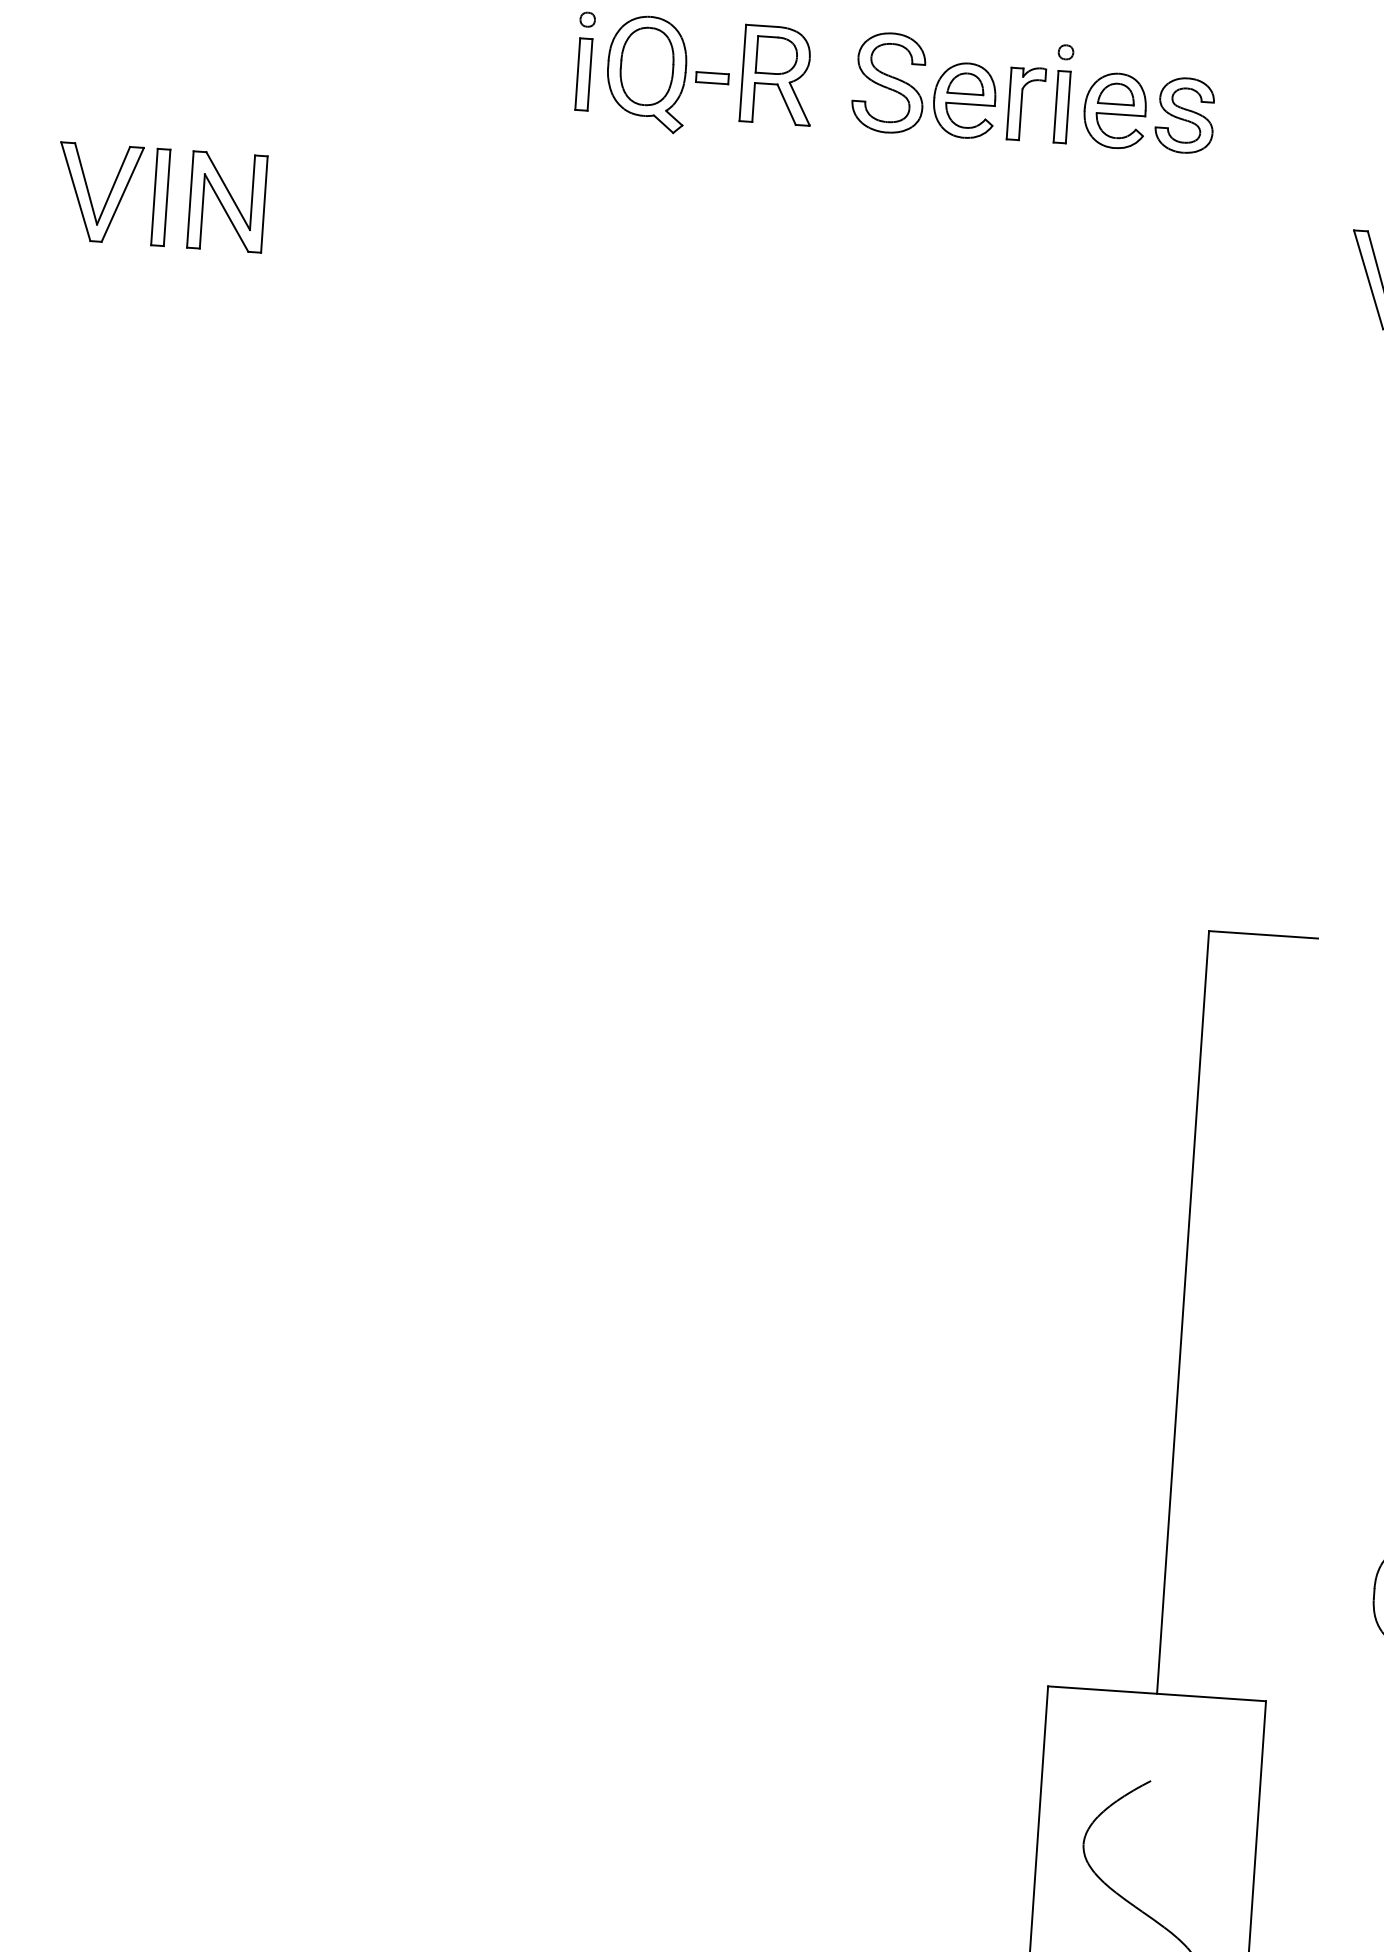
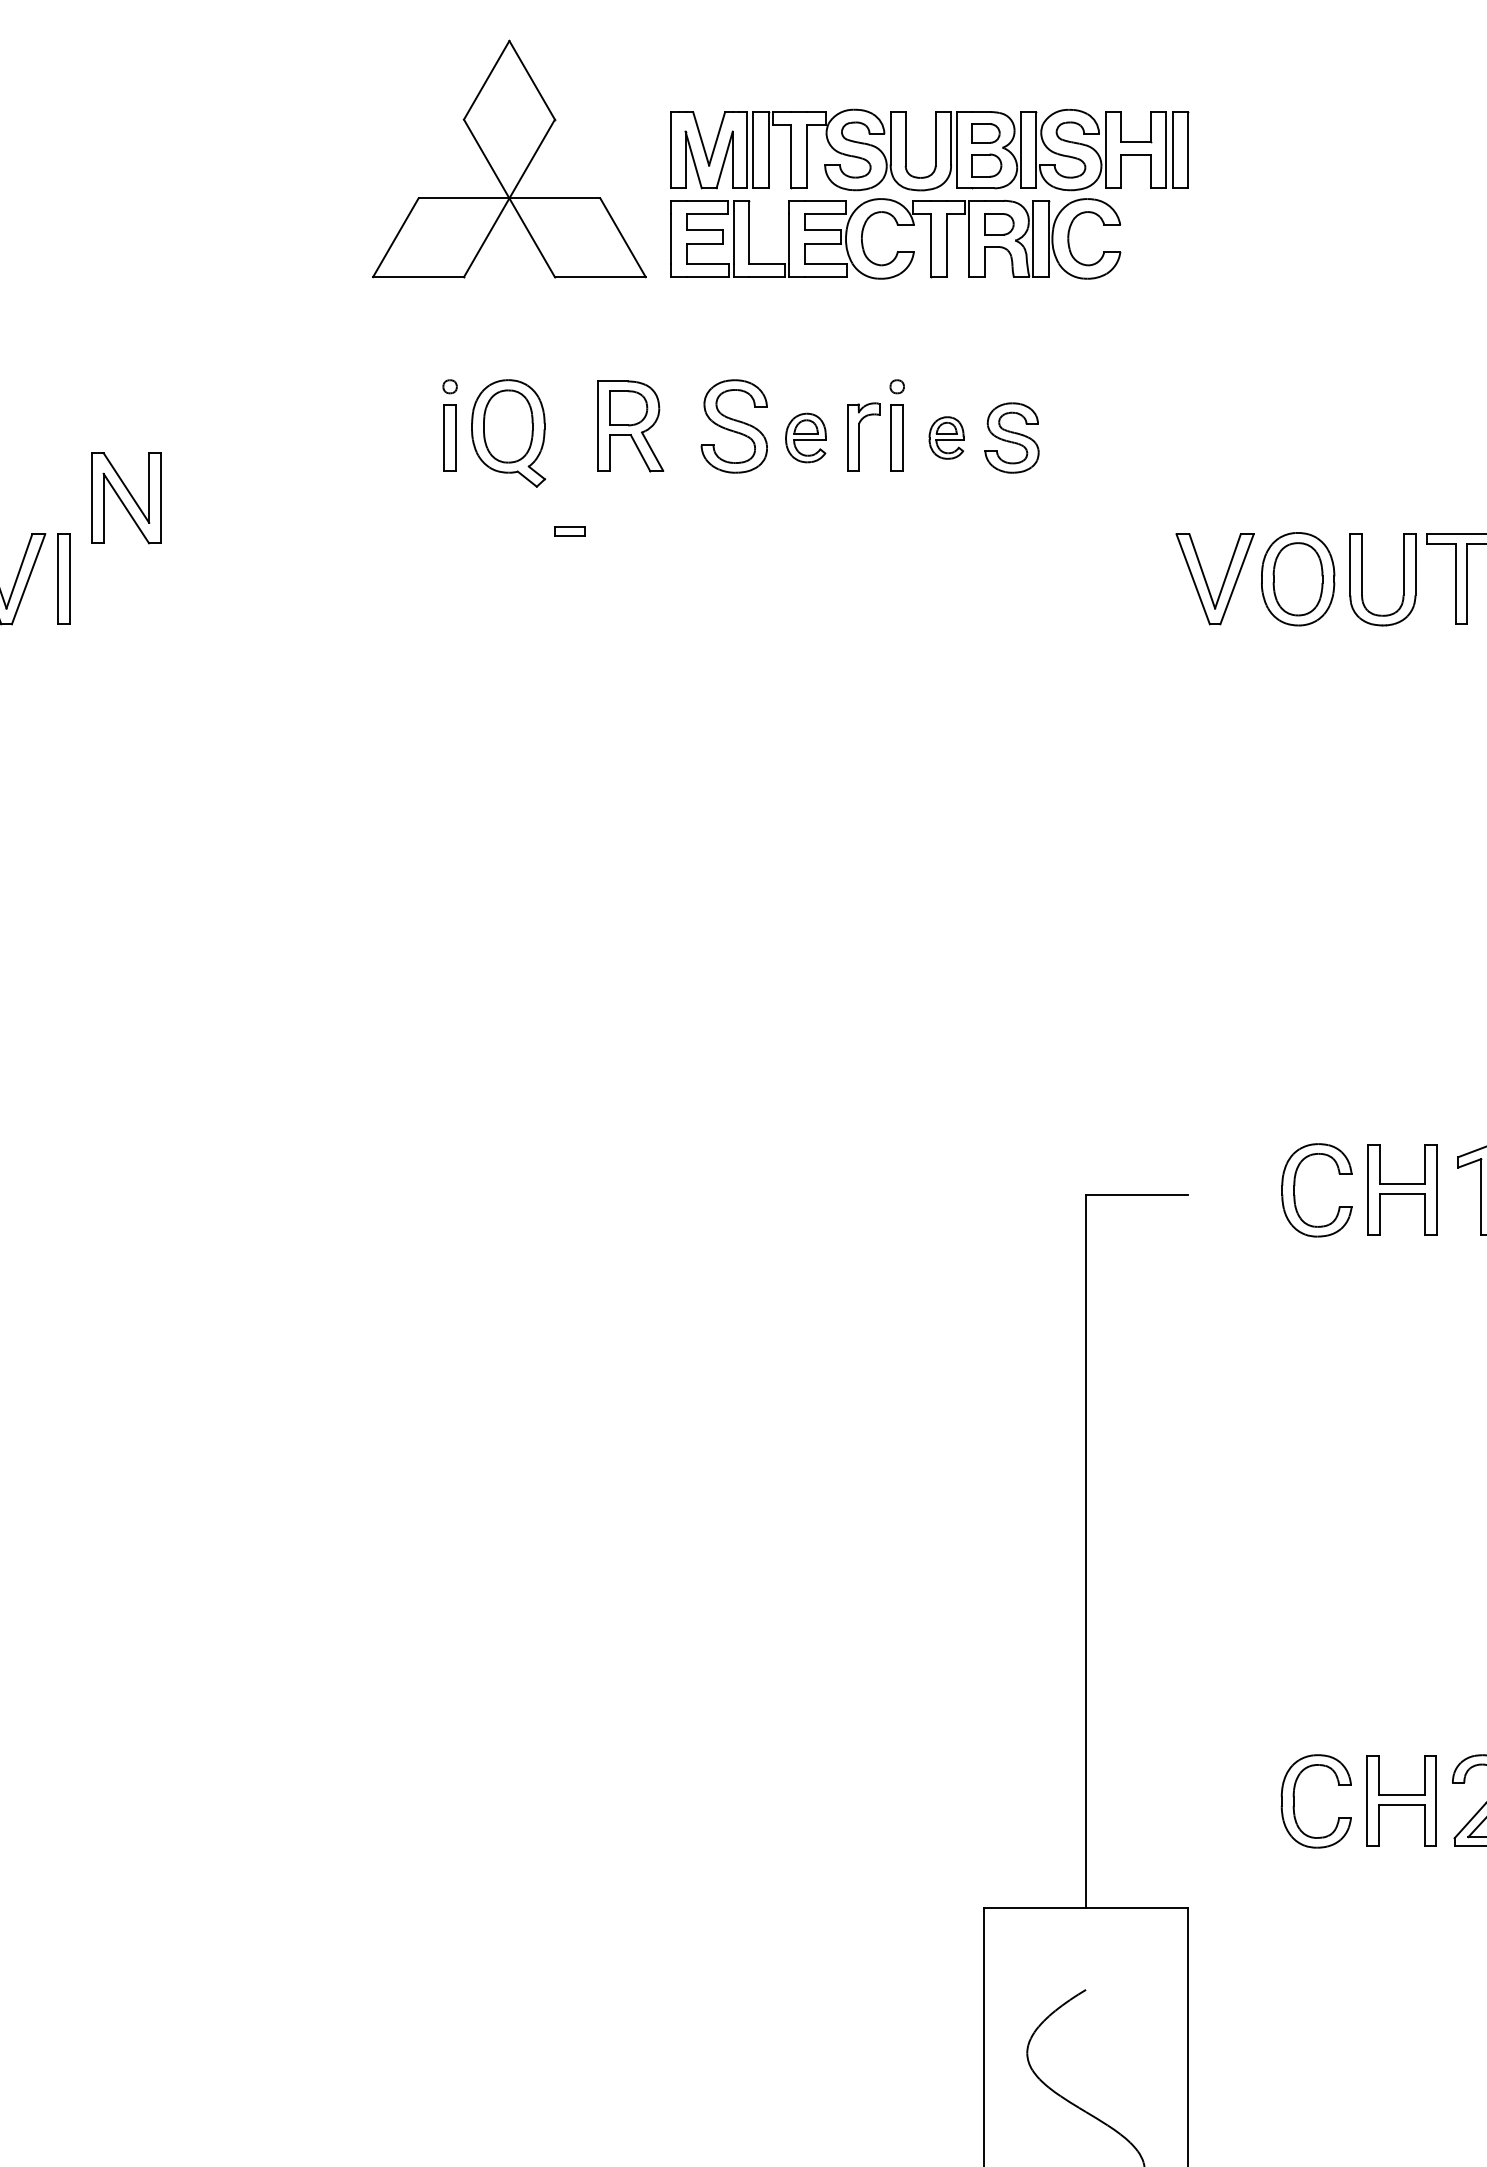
part: (712, 78) -> (569, 531), moved
part: (964, 99) -> (805, 437), size x0.7
part: (1115, 110) -> (946, 437), size x0.6
part: (227, 202) -> (126, 498), moved

